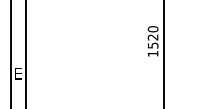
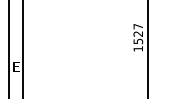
text: (152, 29) -> (137, 26), 1520 -> 1527

